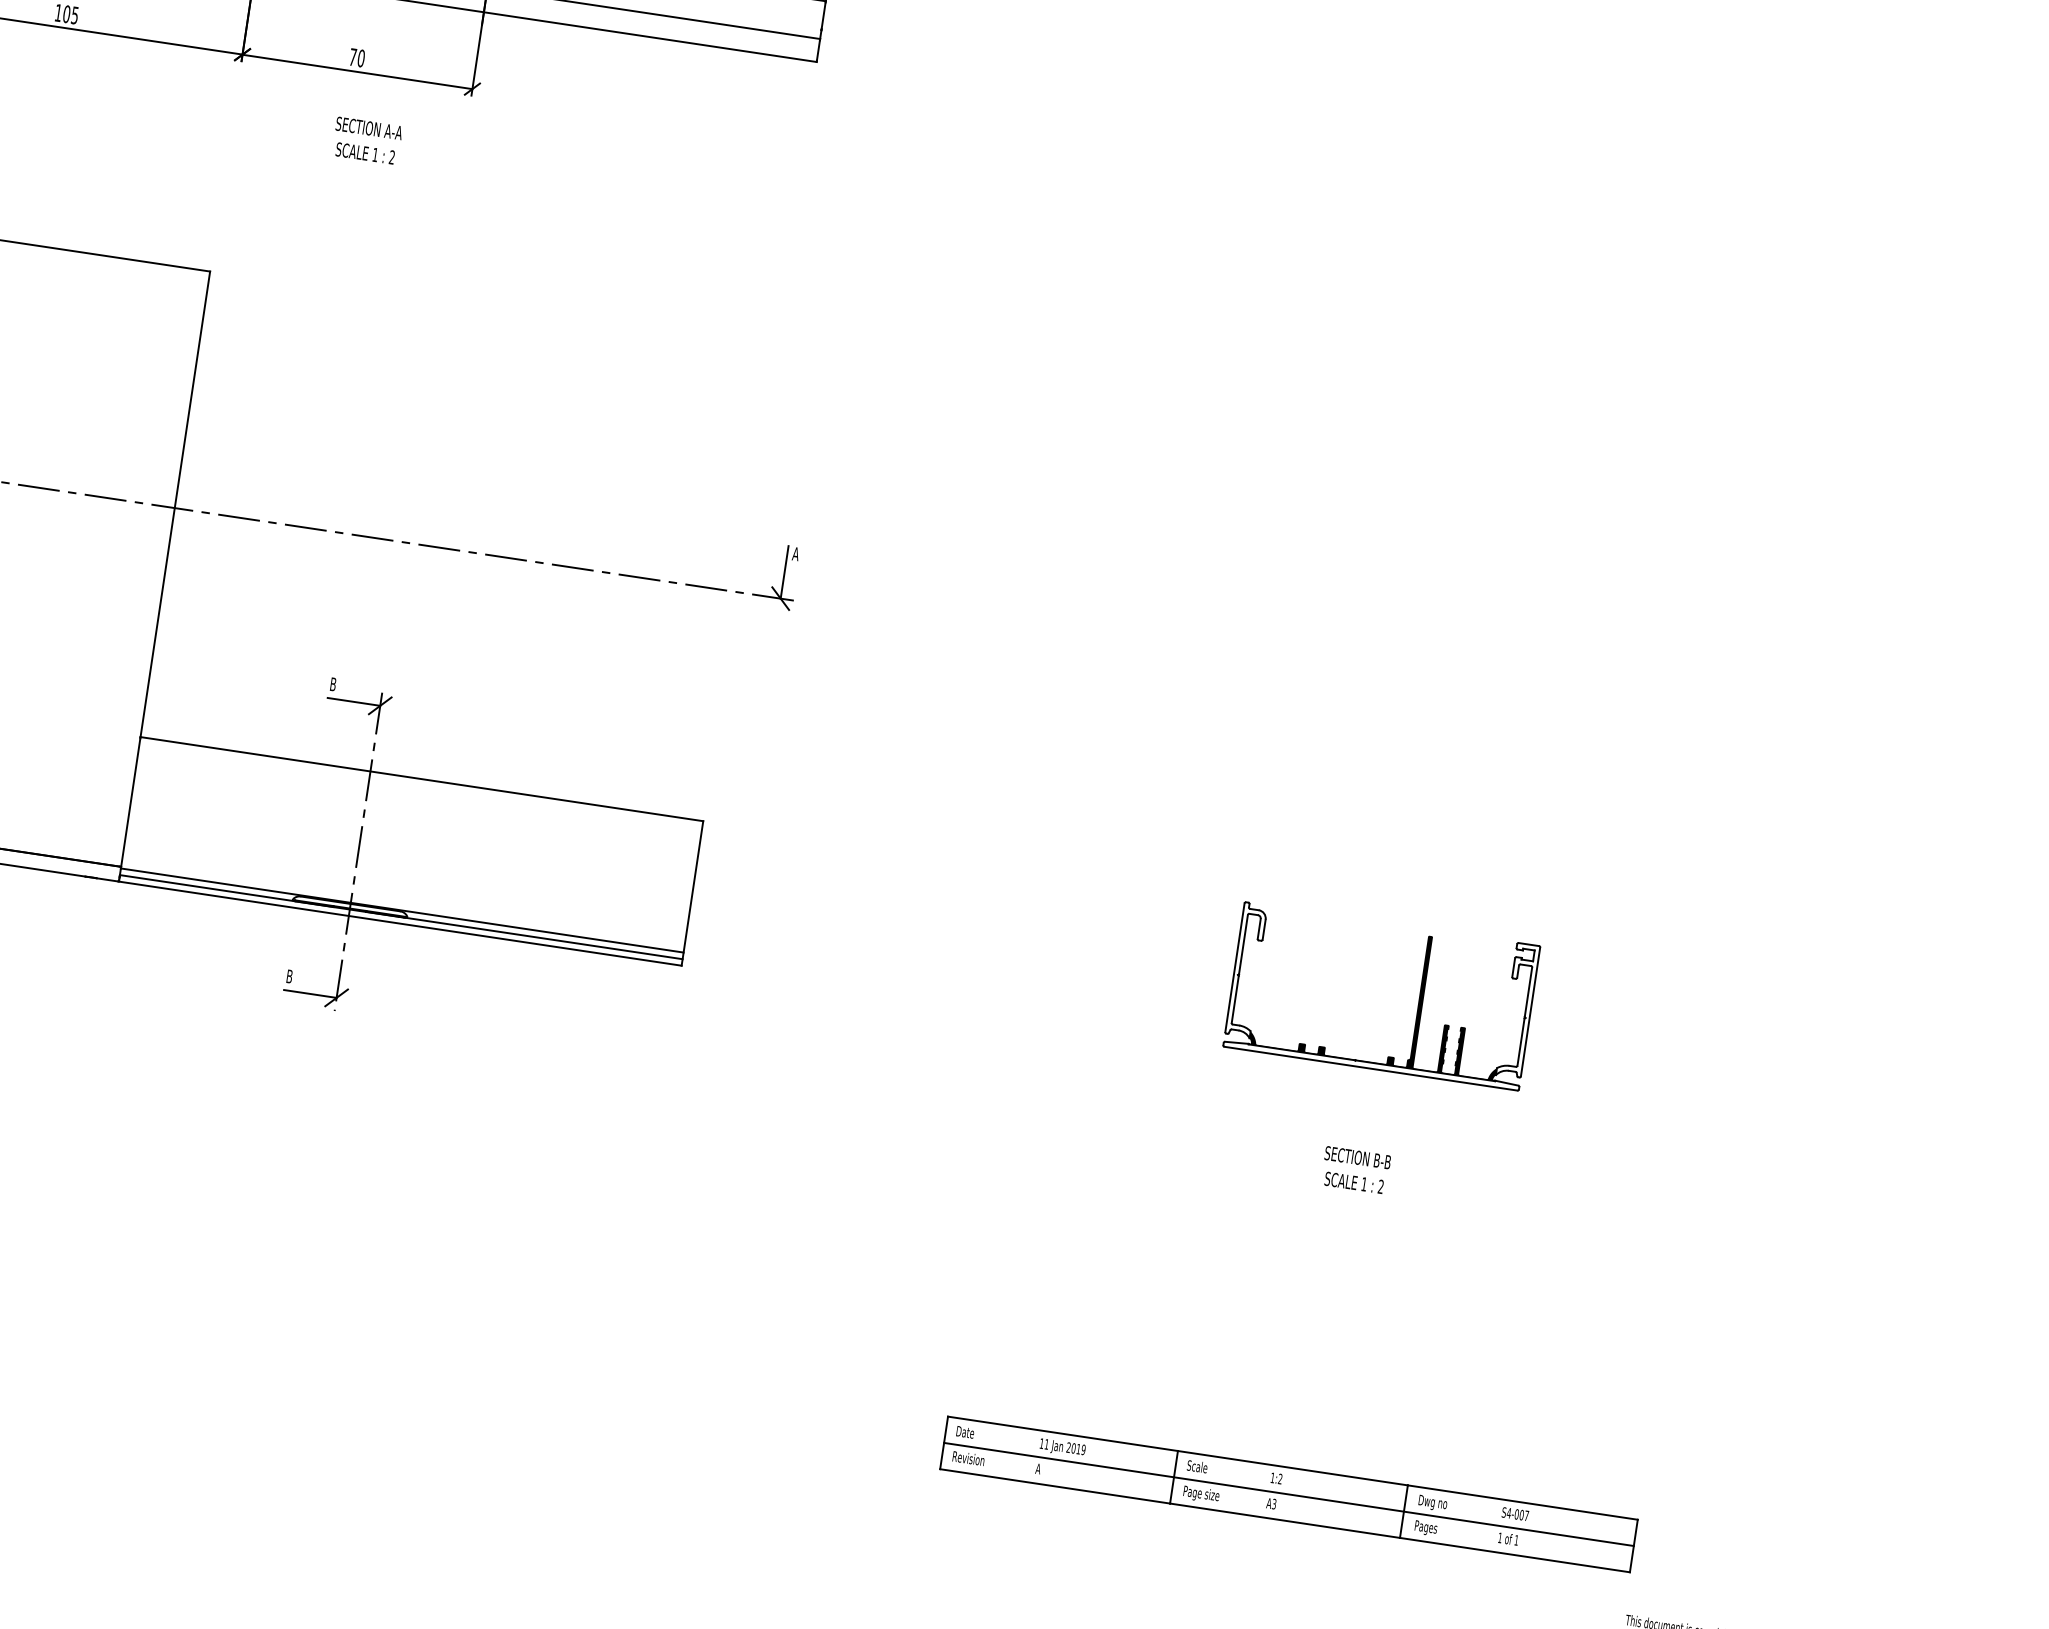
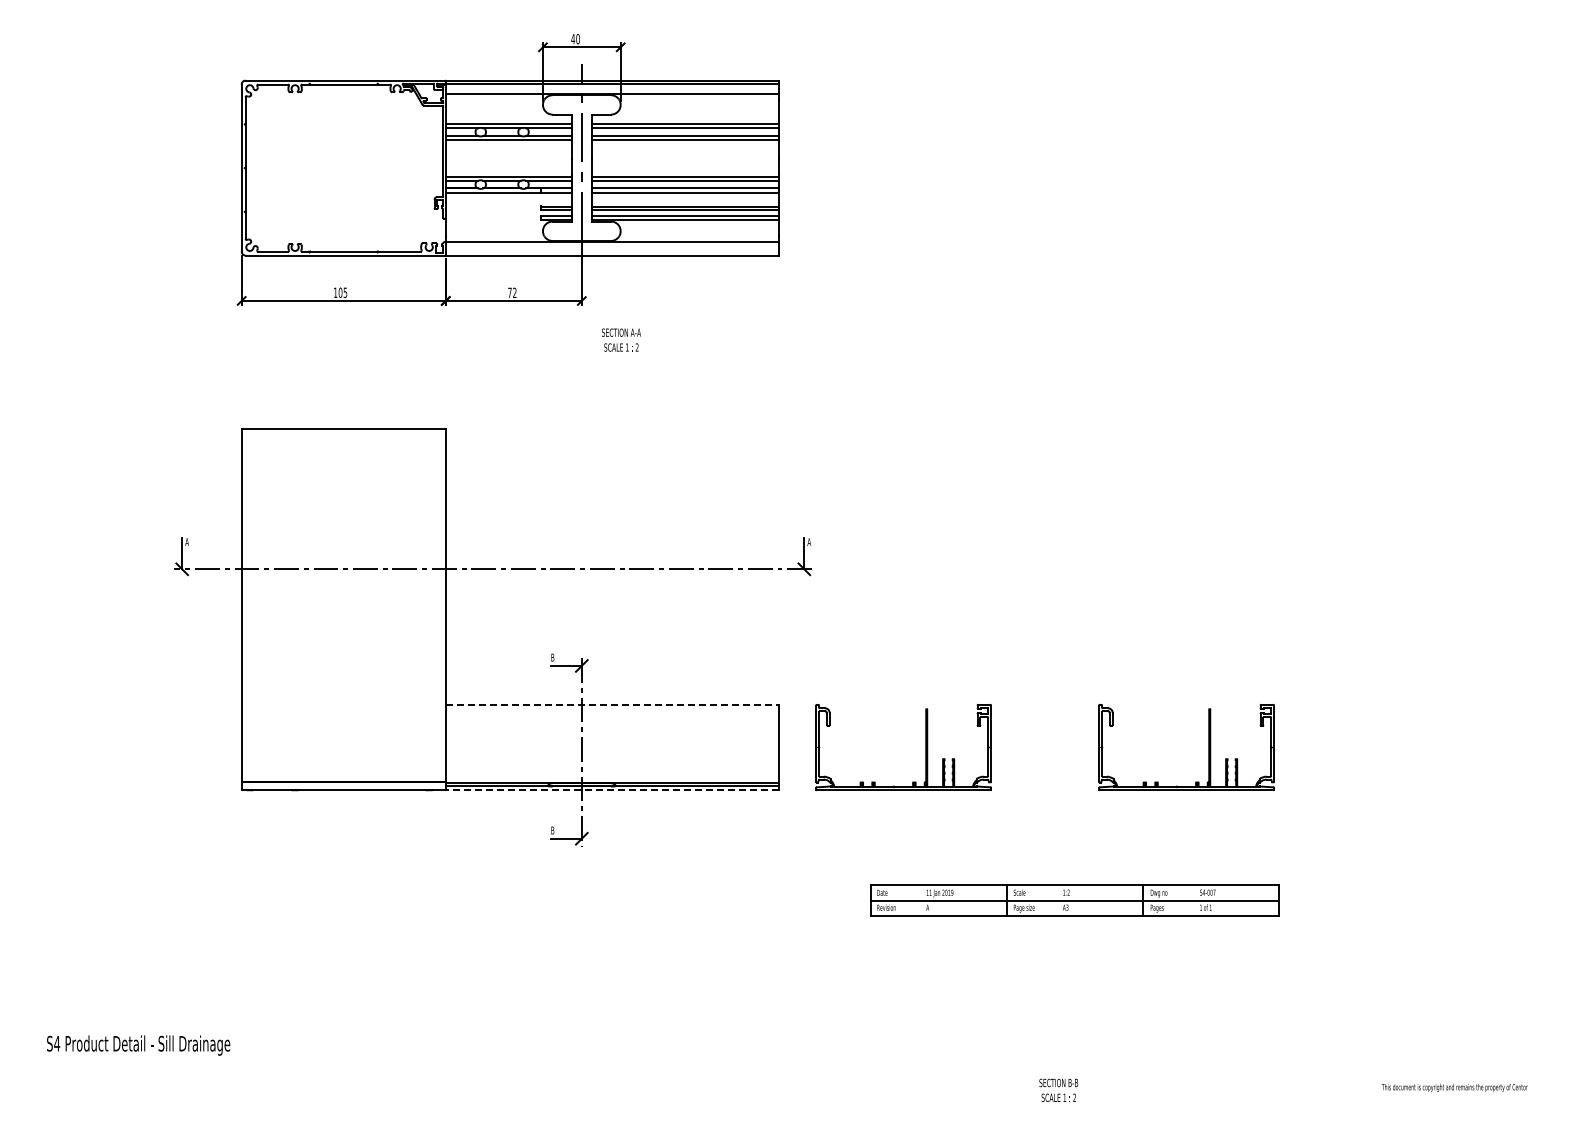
text: (360, 57) -> (514, 292), 70 -> 72
text: (367, 139) -> (621, 339), moved
line: (422, 778) -> (612, 704), solid -> dashed
line: (398, 923) -> (611, 790), solid -> dashed
part: (940, 930) -> (925, 747), added
text: (1355, 1168) -> (1058, 1089), moved
part: (1288, 1493) -> (1074, 900), moved

